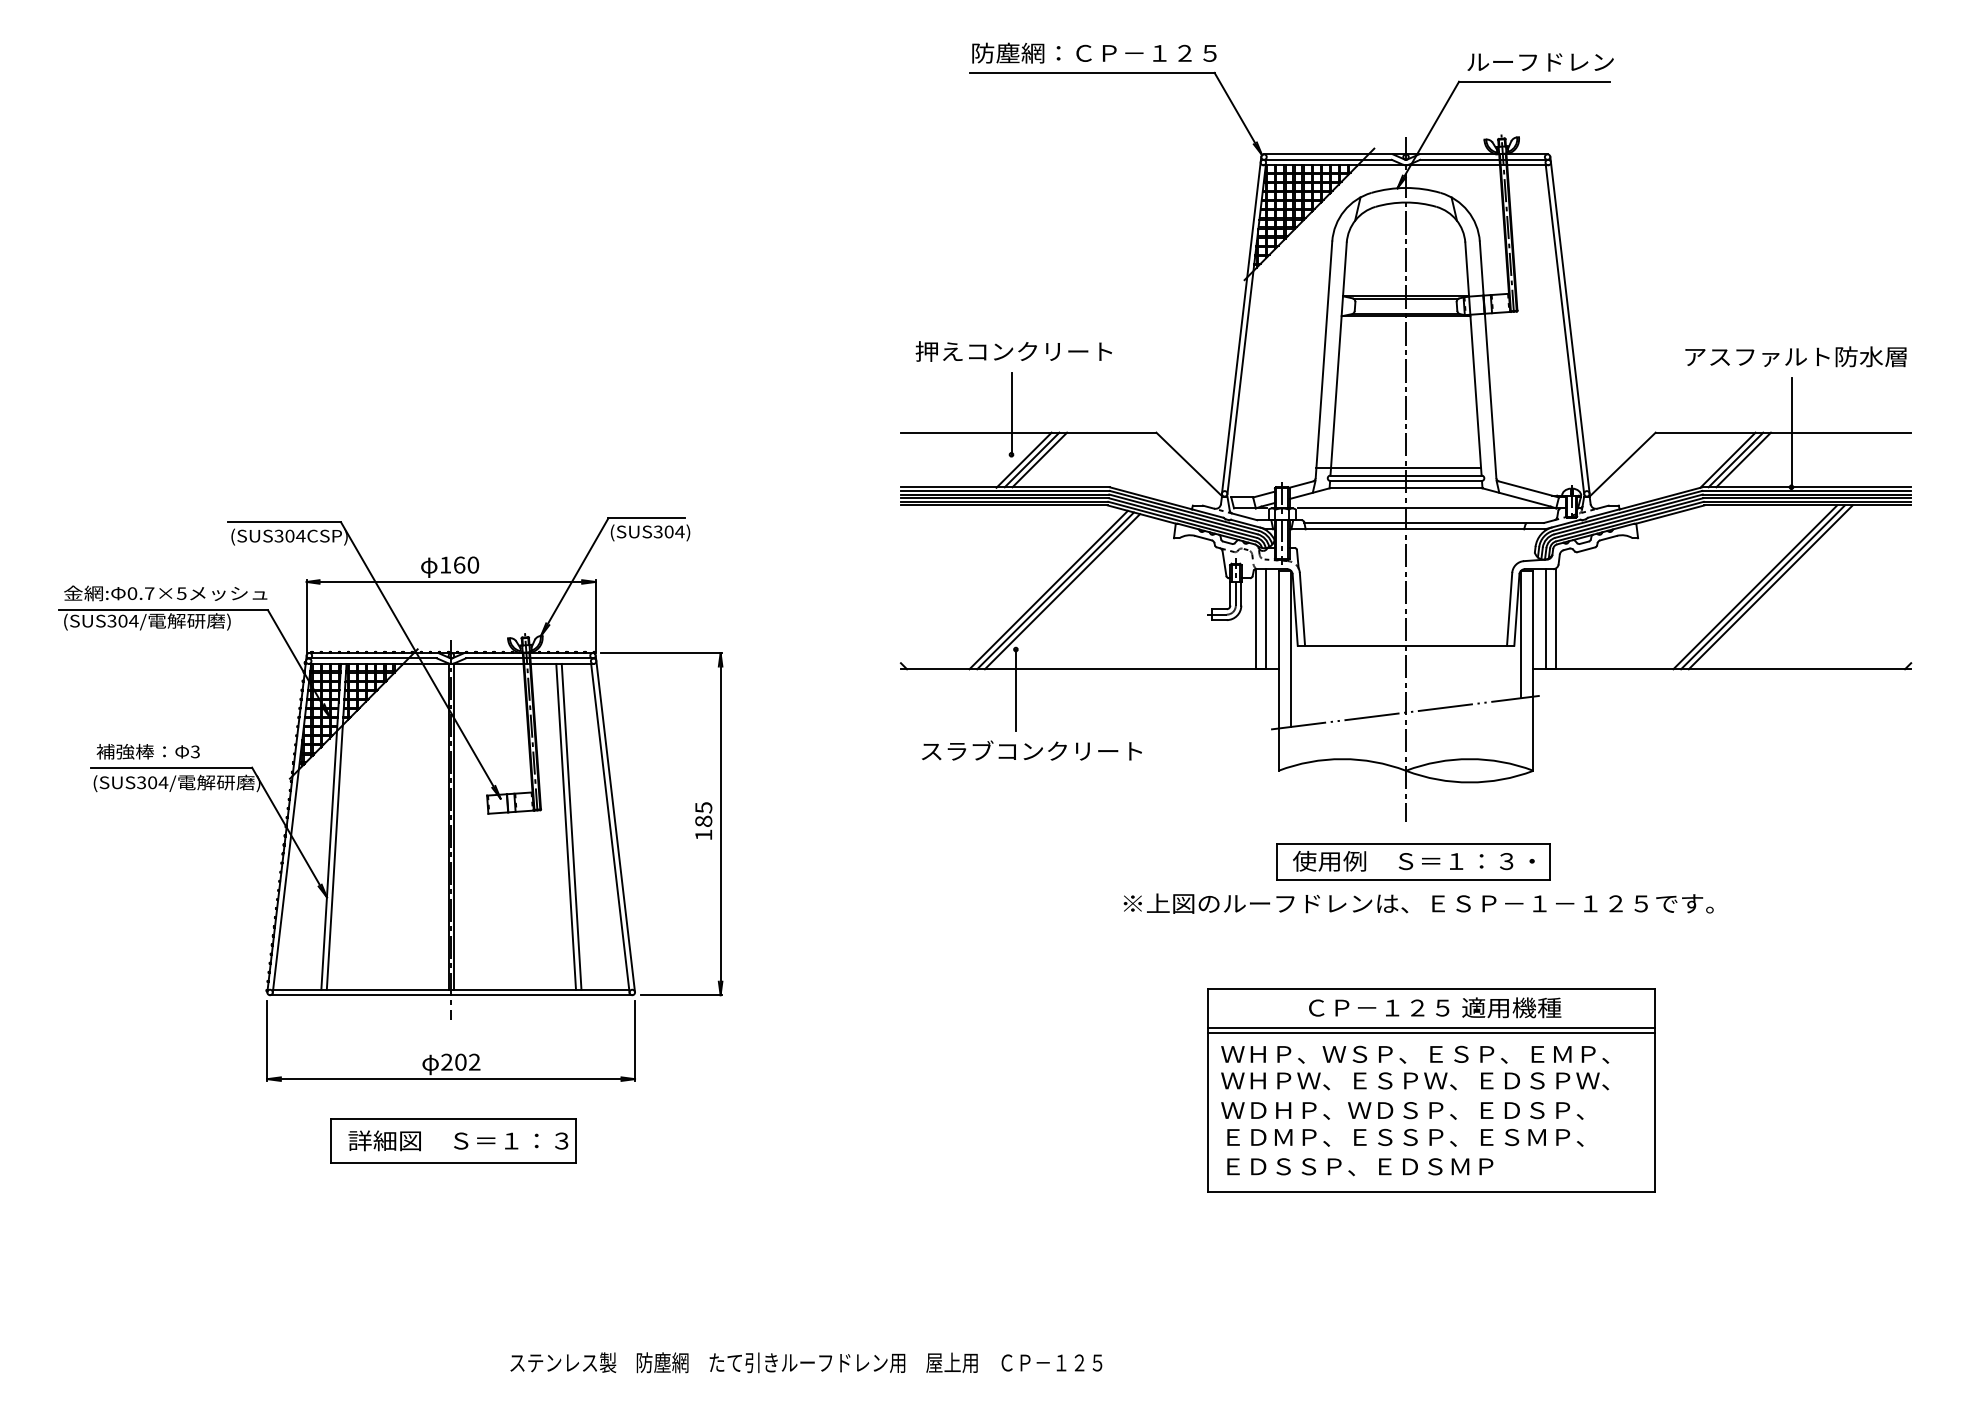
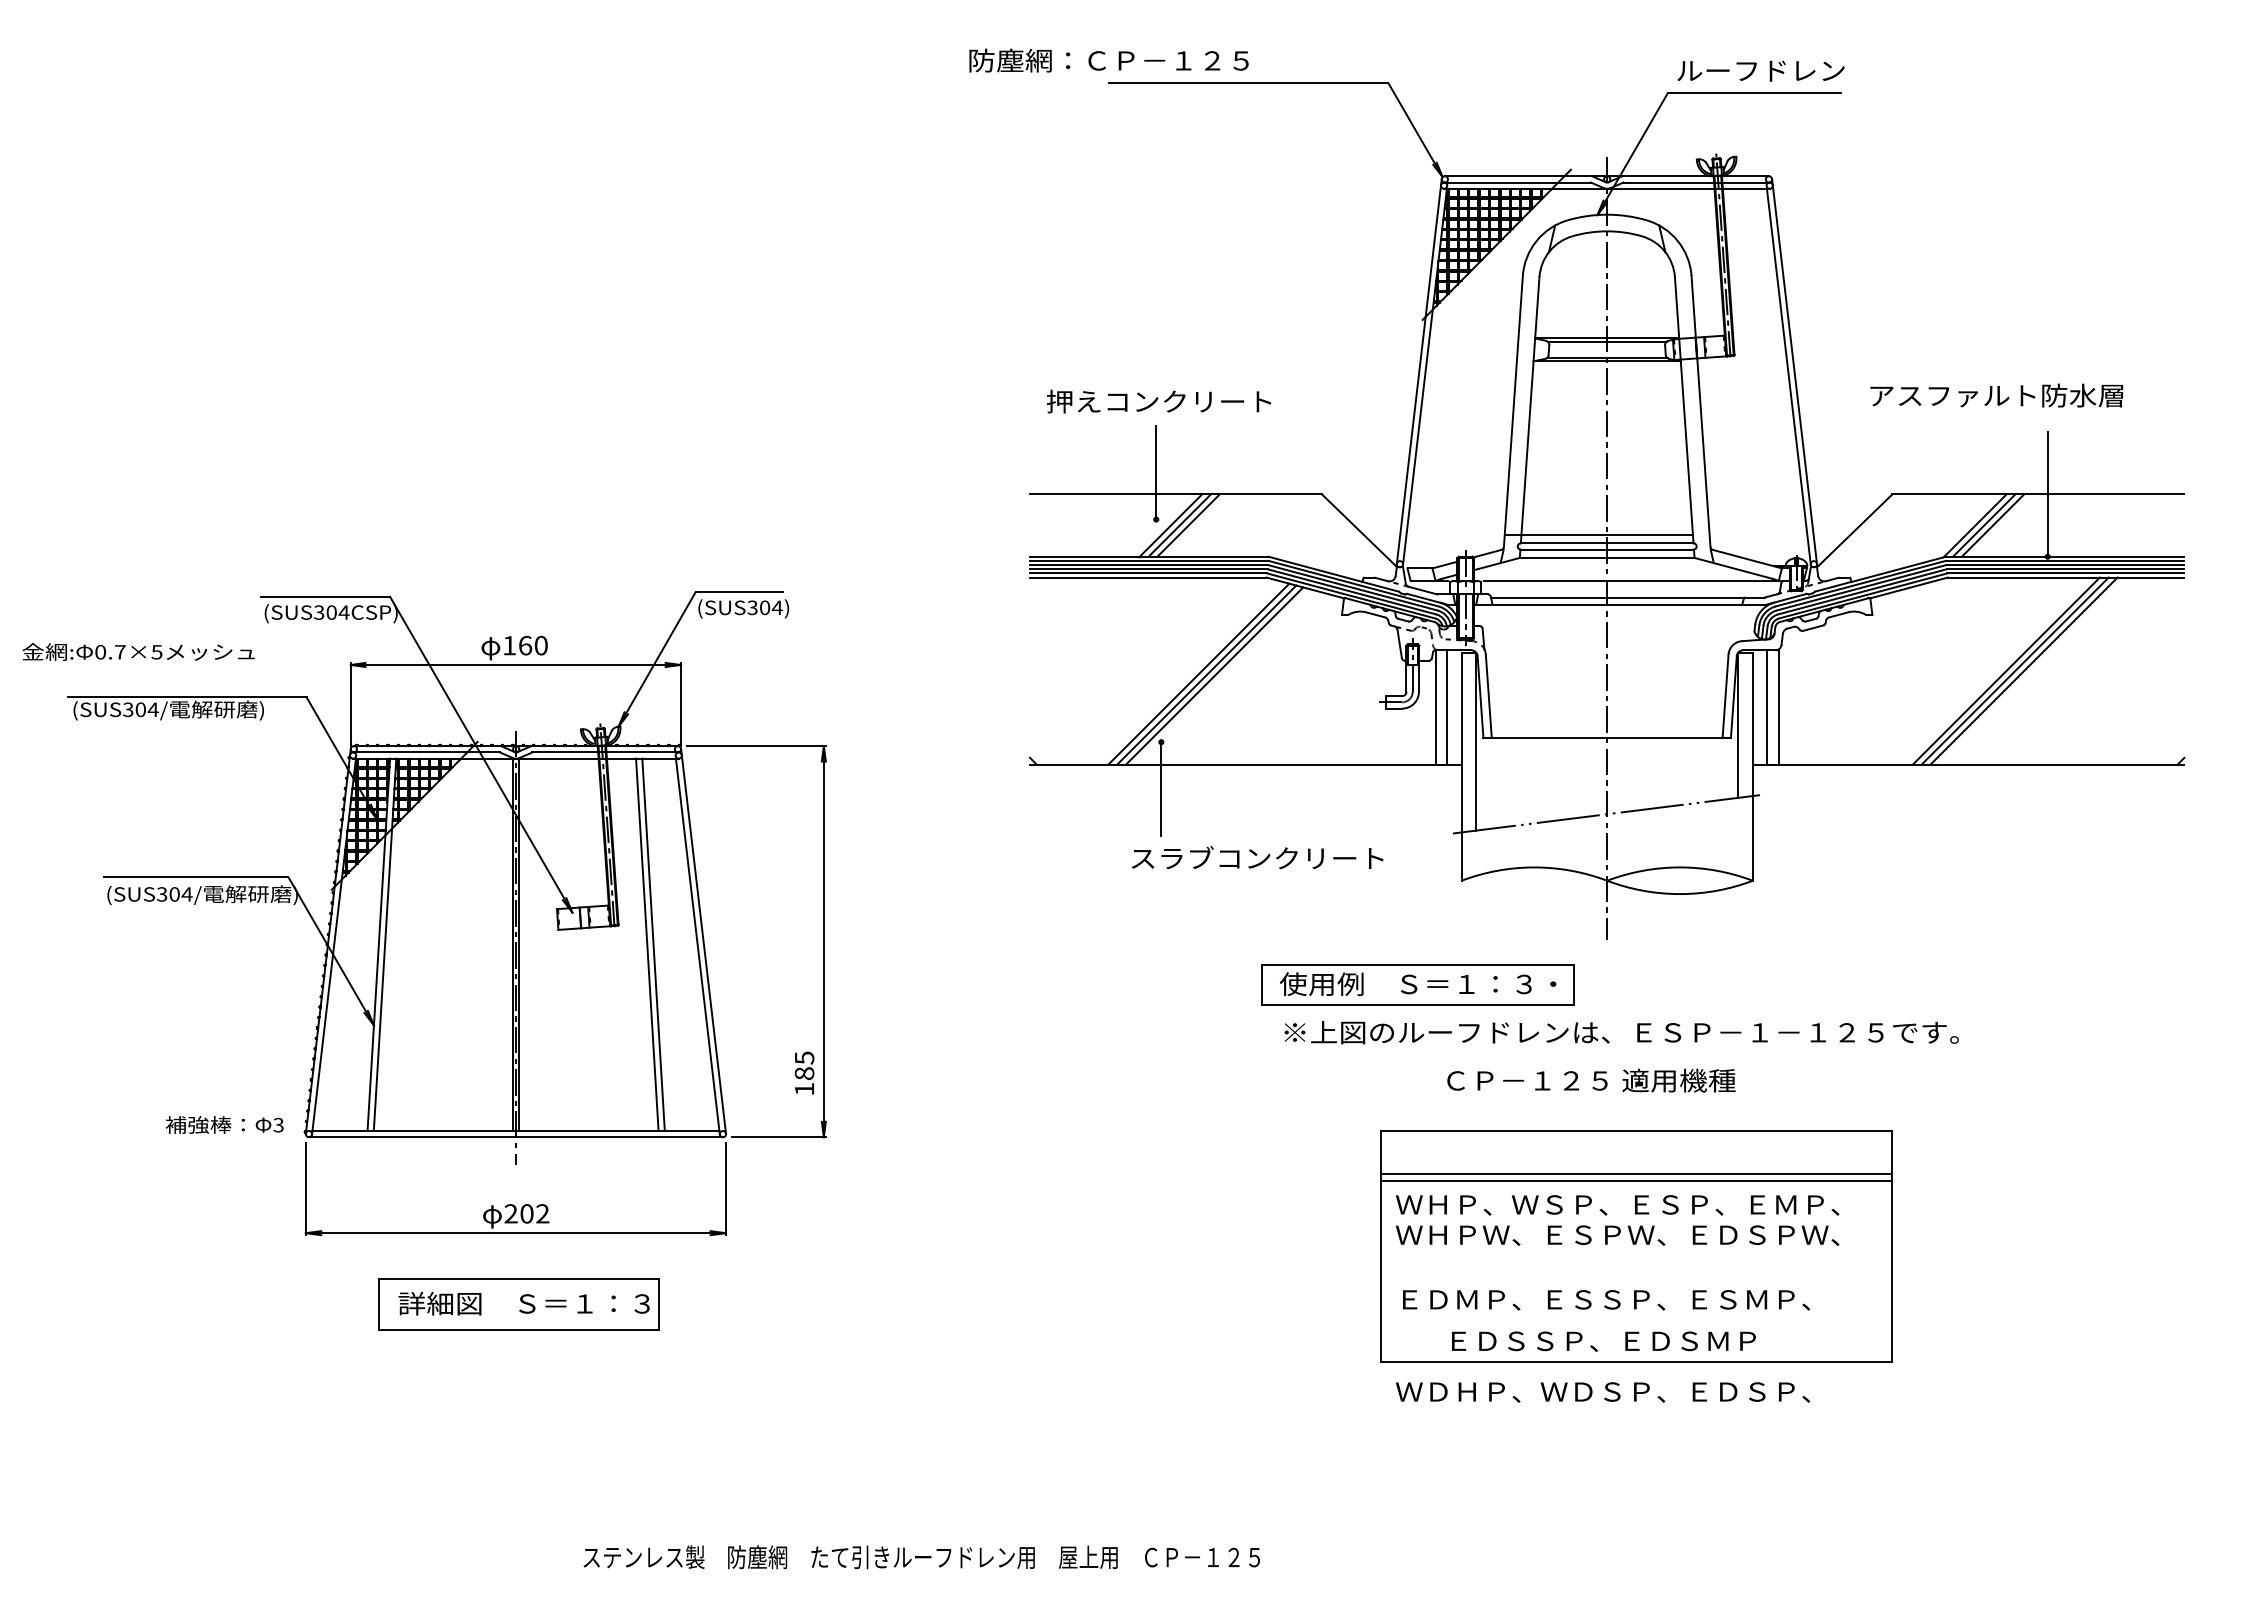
text: (1093, 53) -> (1108, 60), moved
text: (1795, 356) -> (1996, 395), moved
text: (165, 592) -> (138, 651), moved
text: (1031, 750) -> (1257, 857), moved
text: (148, 751) -> (224, 1124), moved
text: (703, 820) -> (804, 1072), moved
part: (1413, 861) -> (1417, 984), moved
text: (1435, 1007) -> (1591, 1080), moved
text: (1402, 1110) -> (1603, 1392), moved
text: (1359, 1166) -> (1603, 1341), moved

